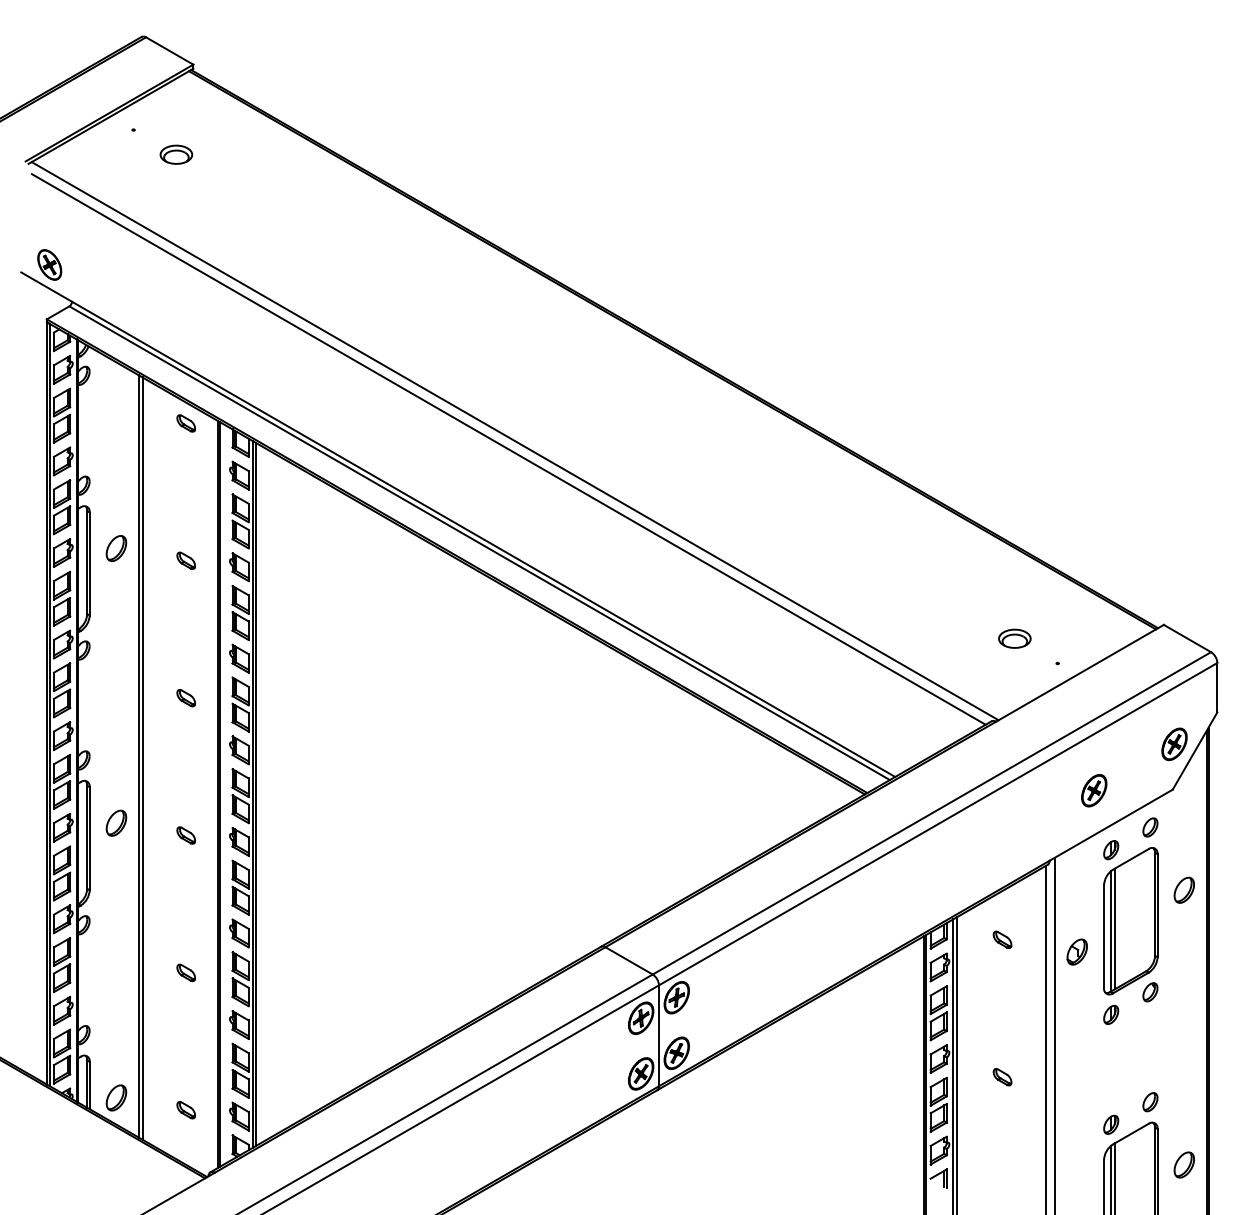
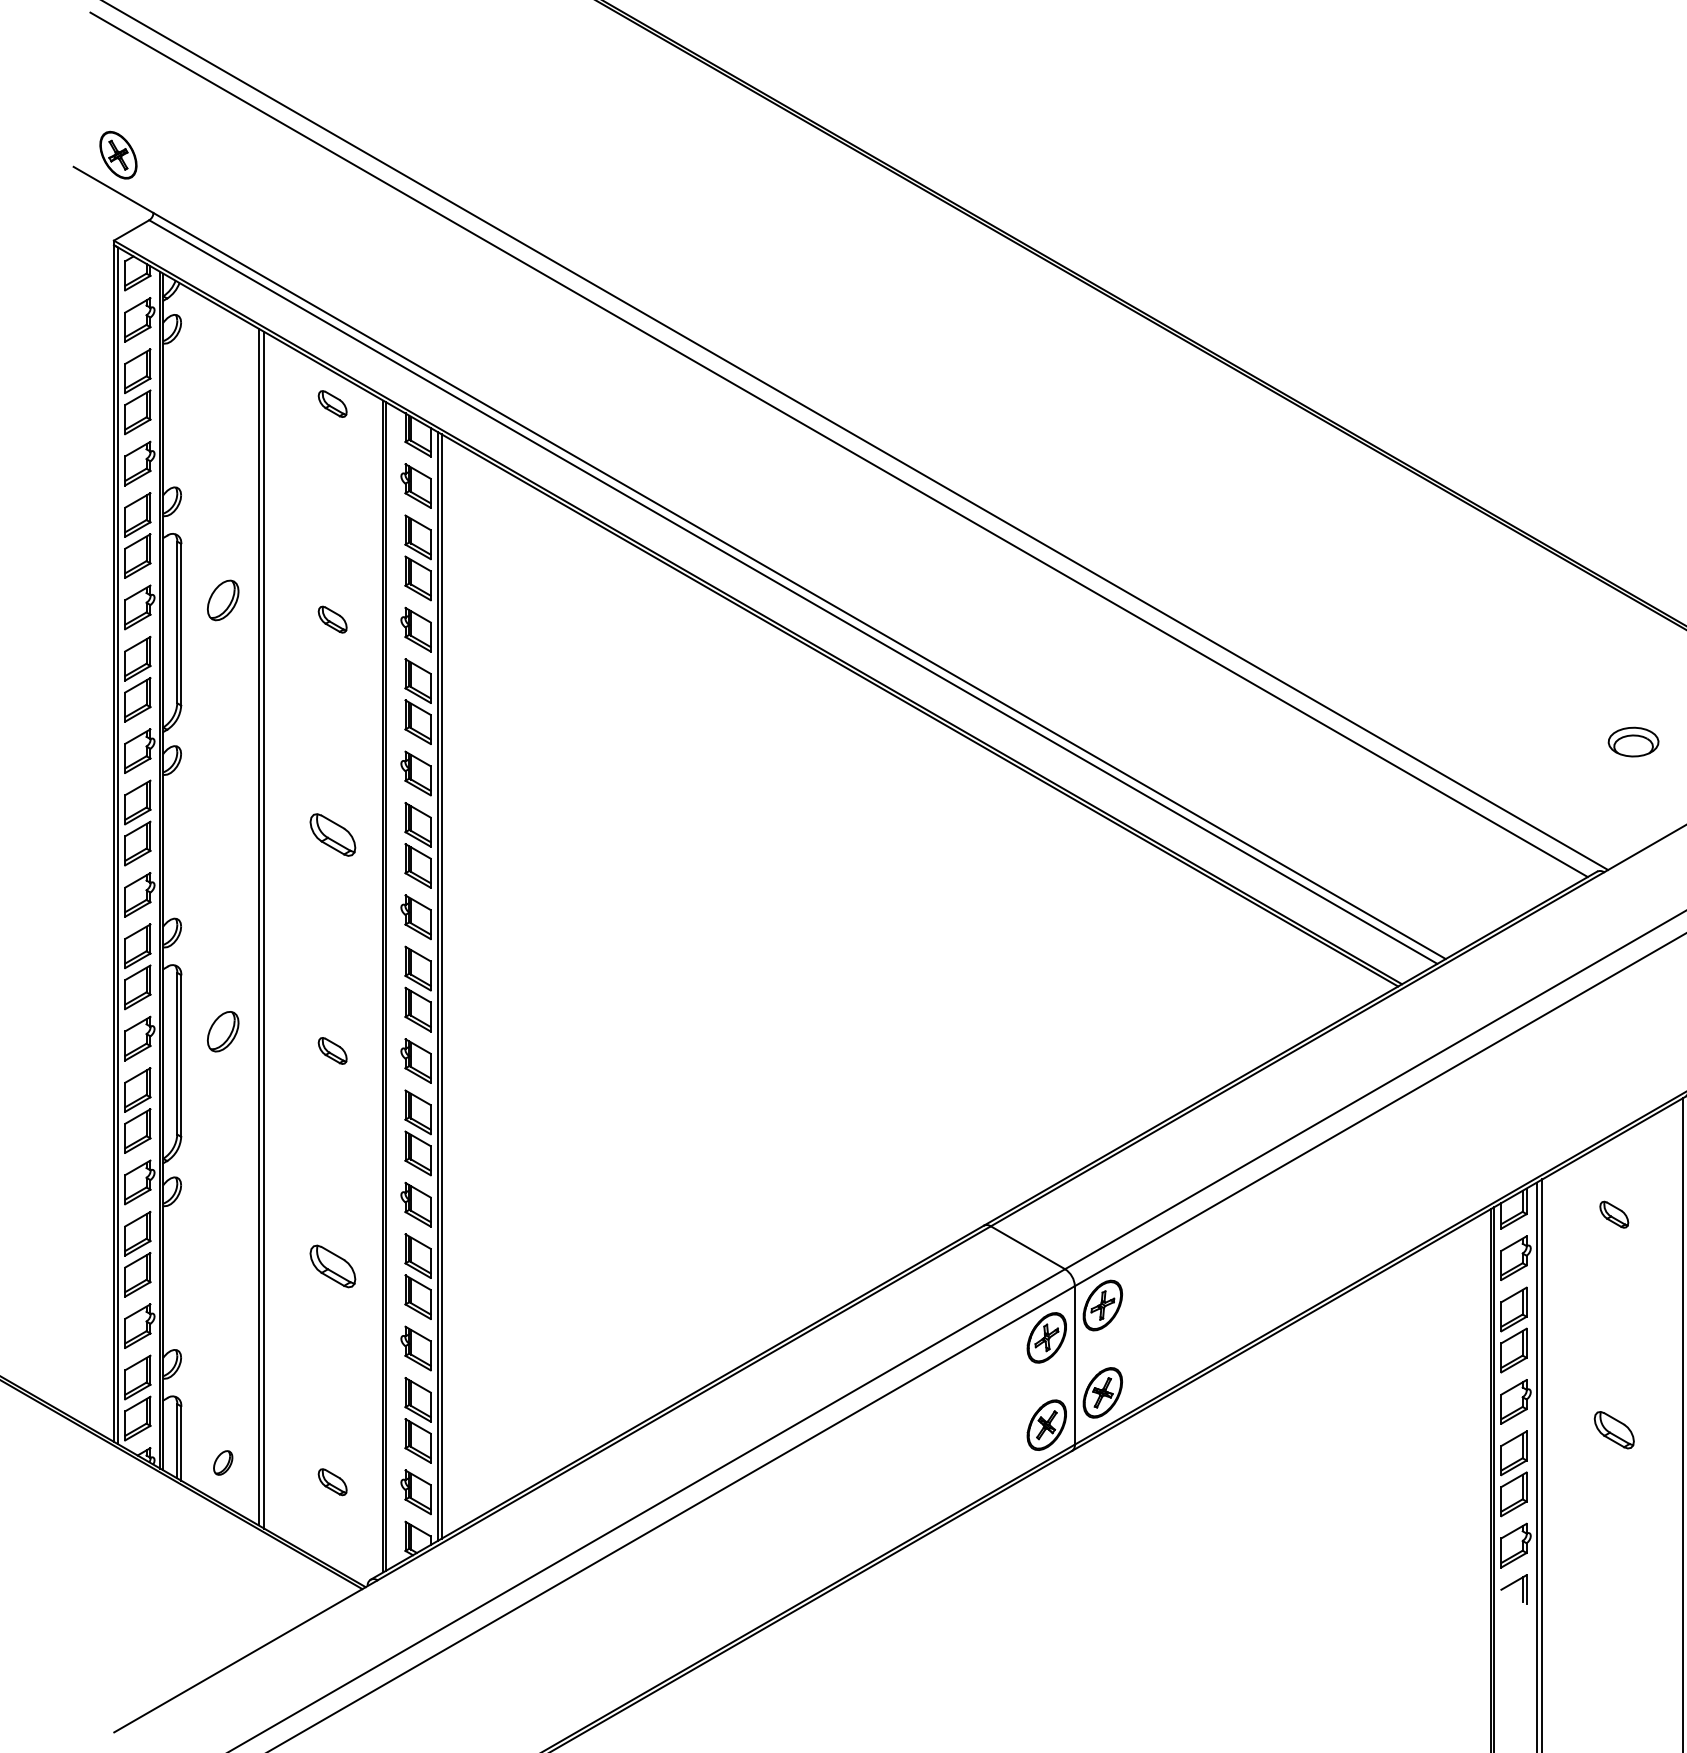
part: (185, 698) -> (331, 835), size x1.6
part: (185, 972) -> (331, 1265), size x1.6
part: (1002, 1077) -> (1614, 1430), size x1.4
part: (116, 1097) -> (223, 1462), size x0.6

